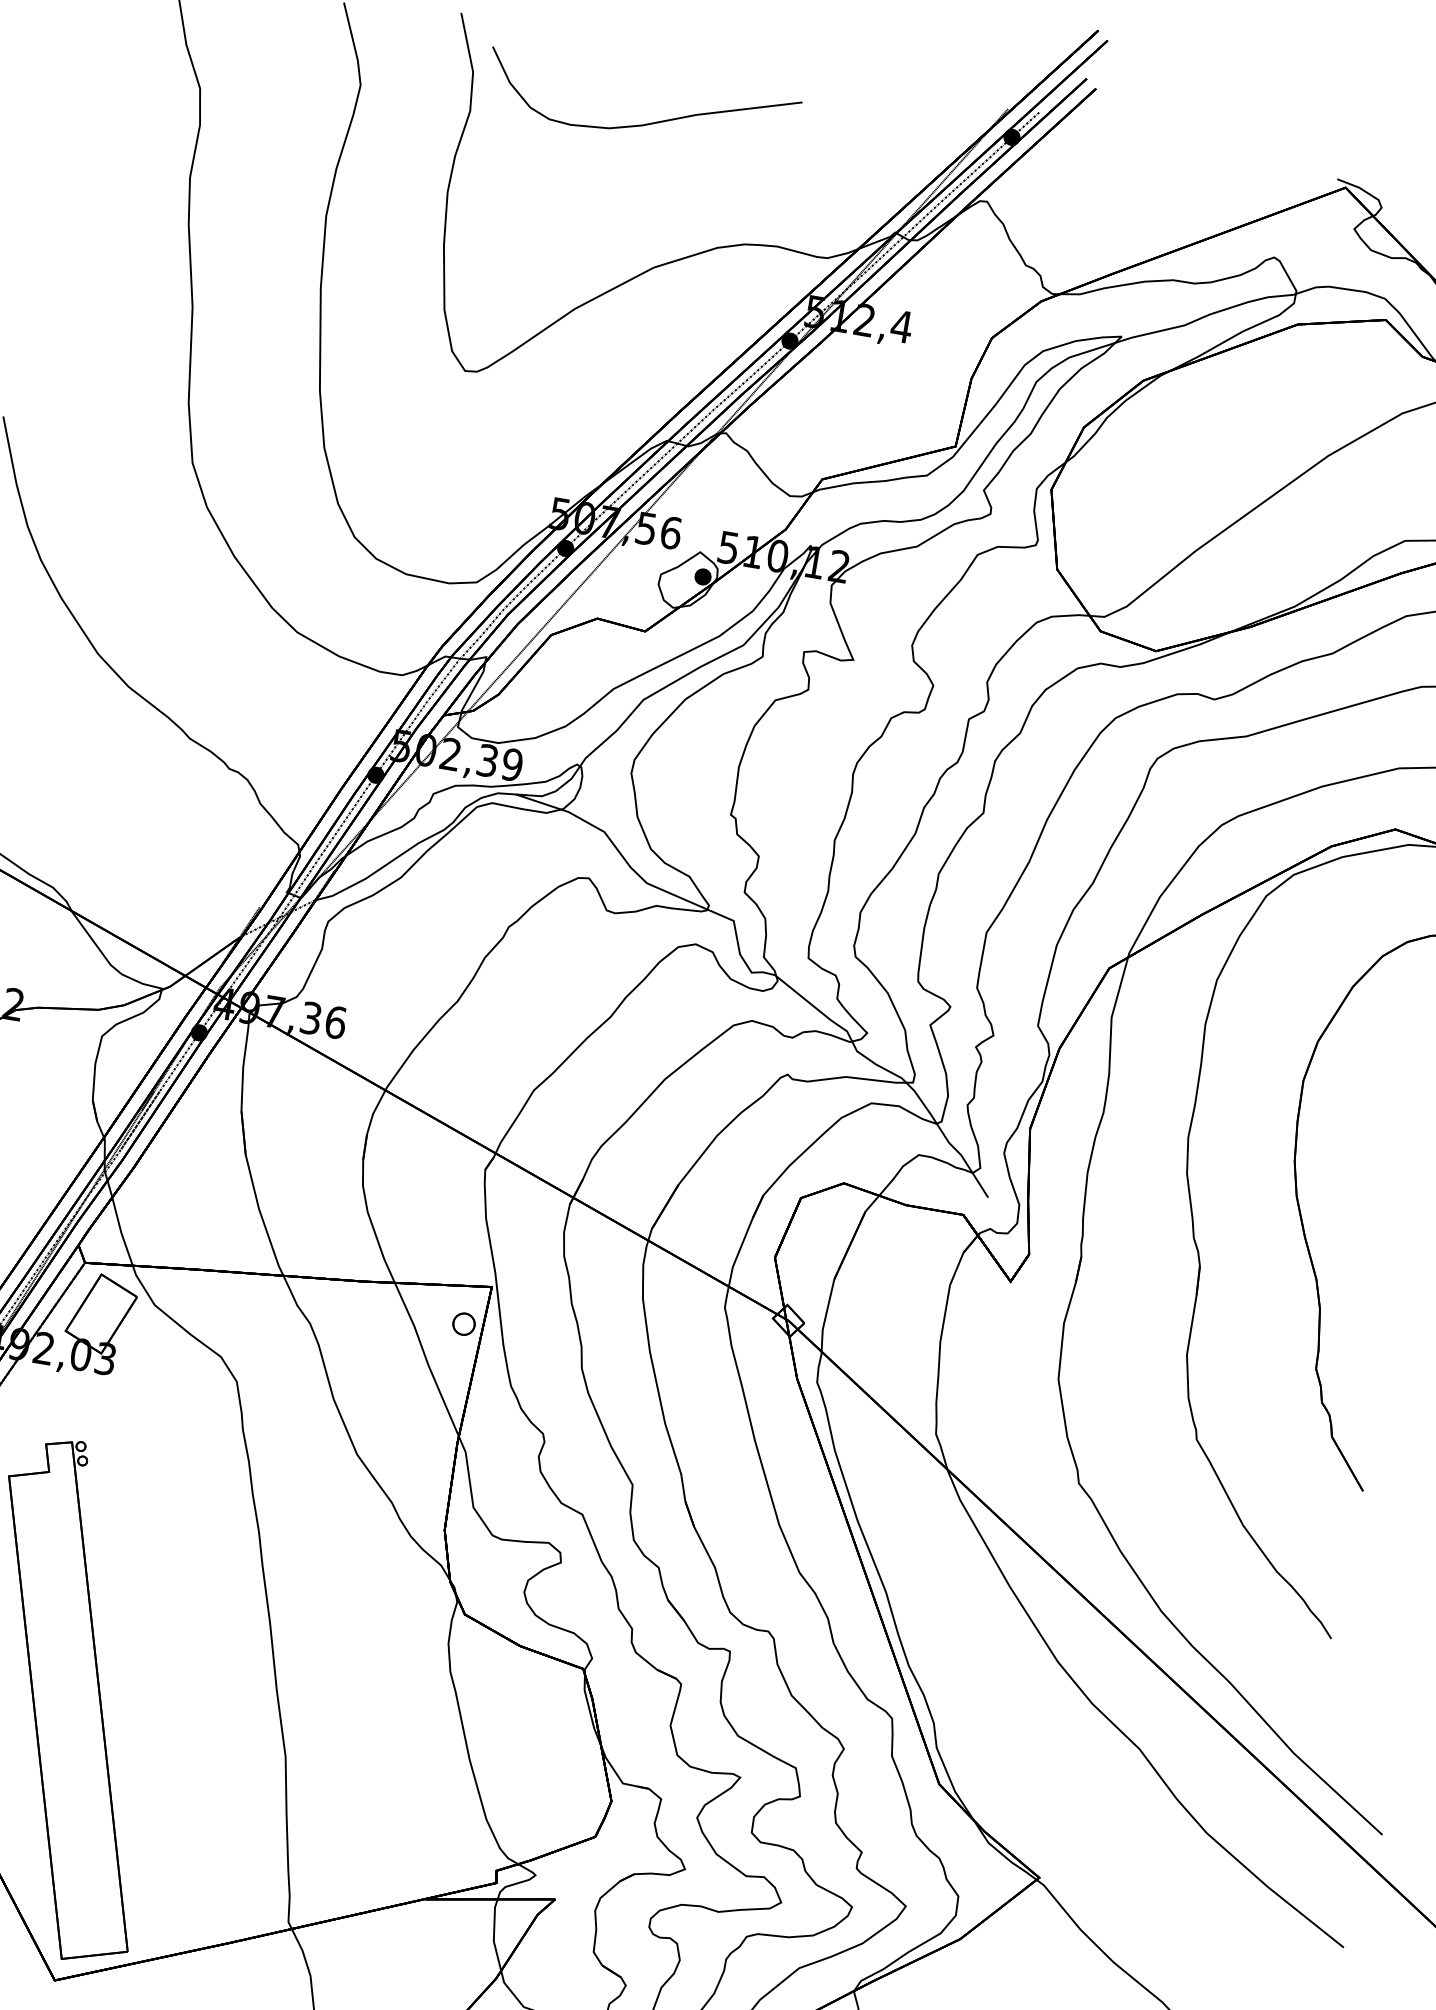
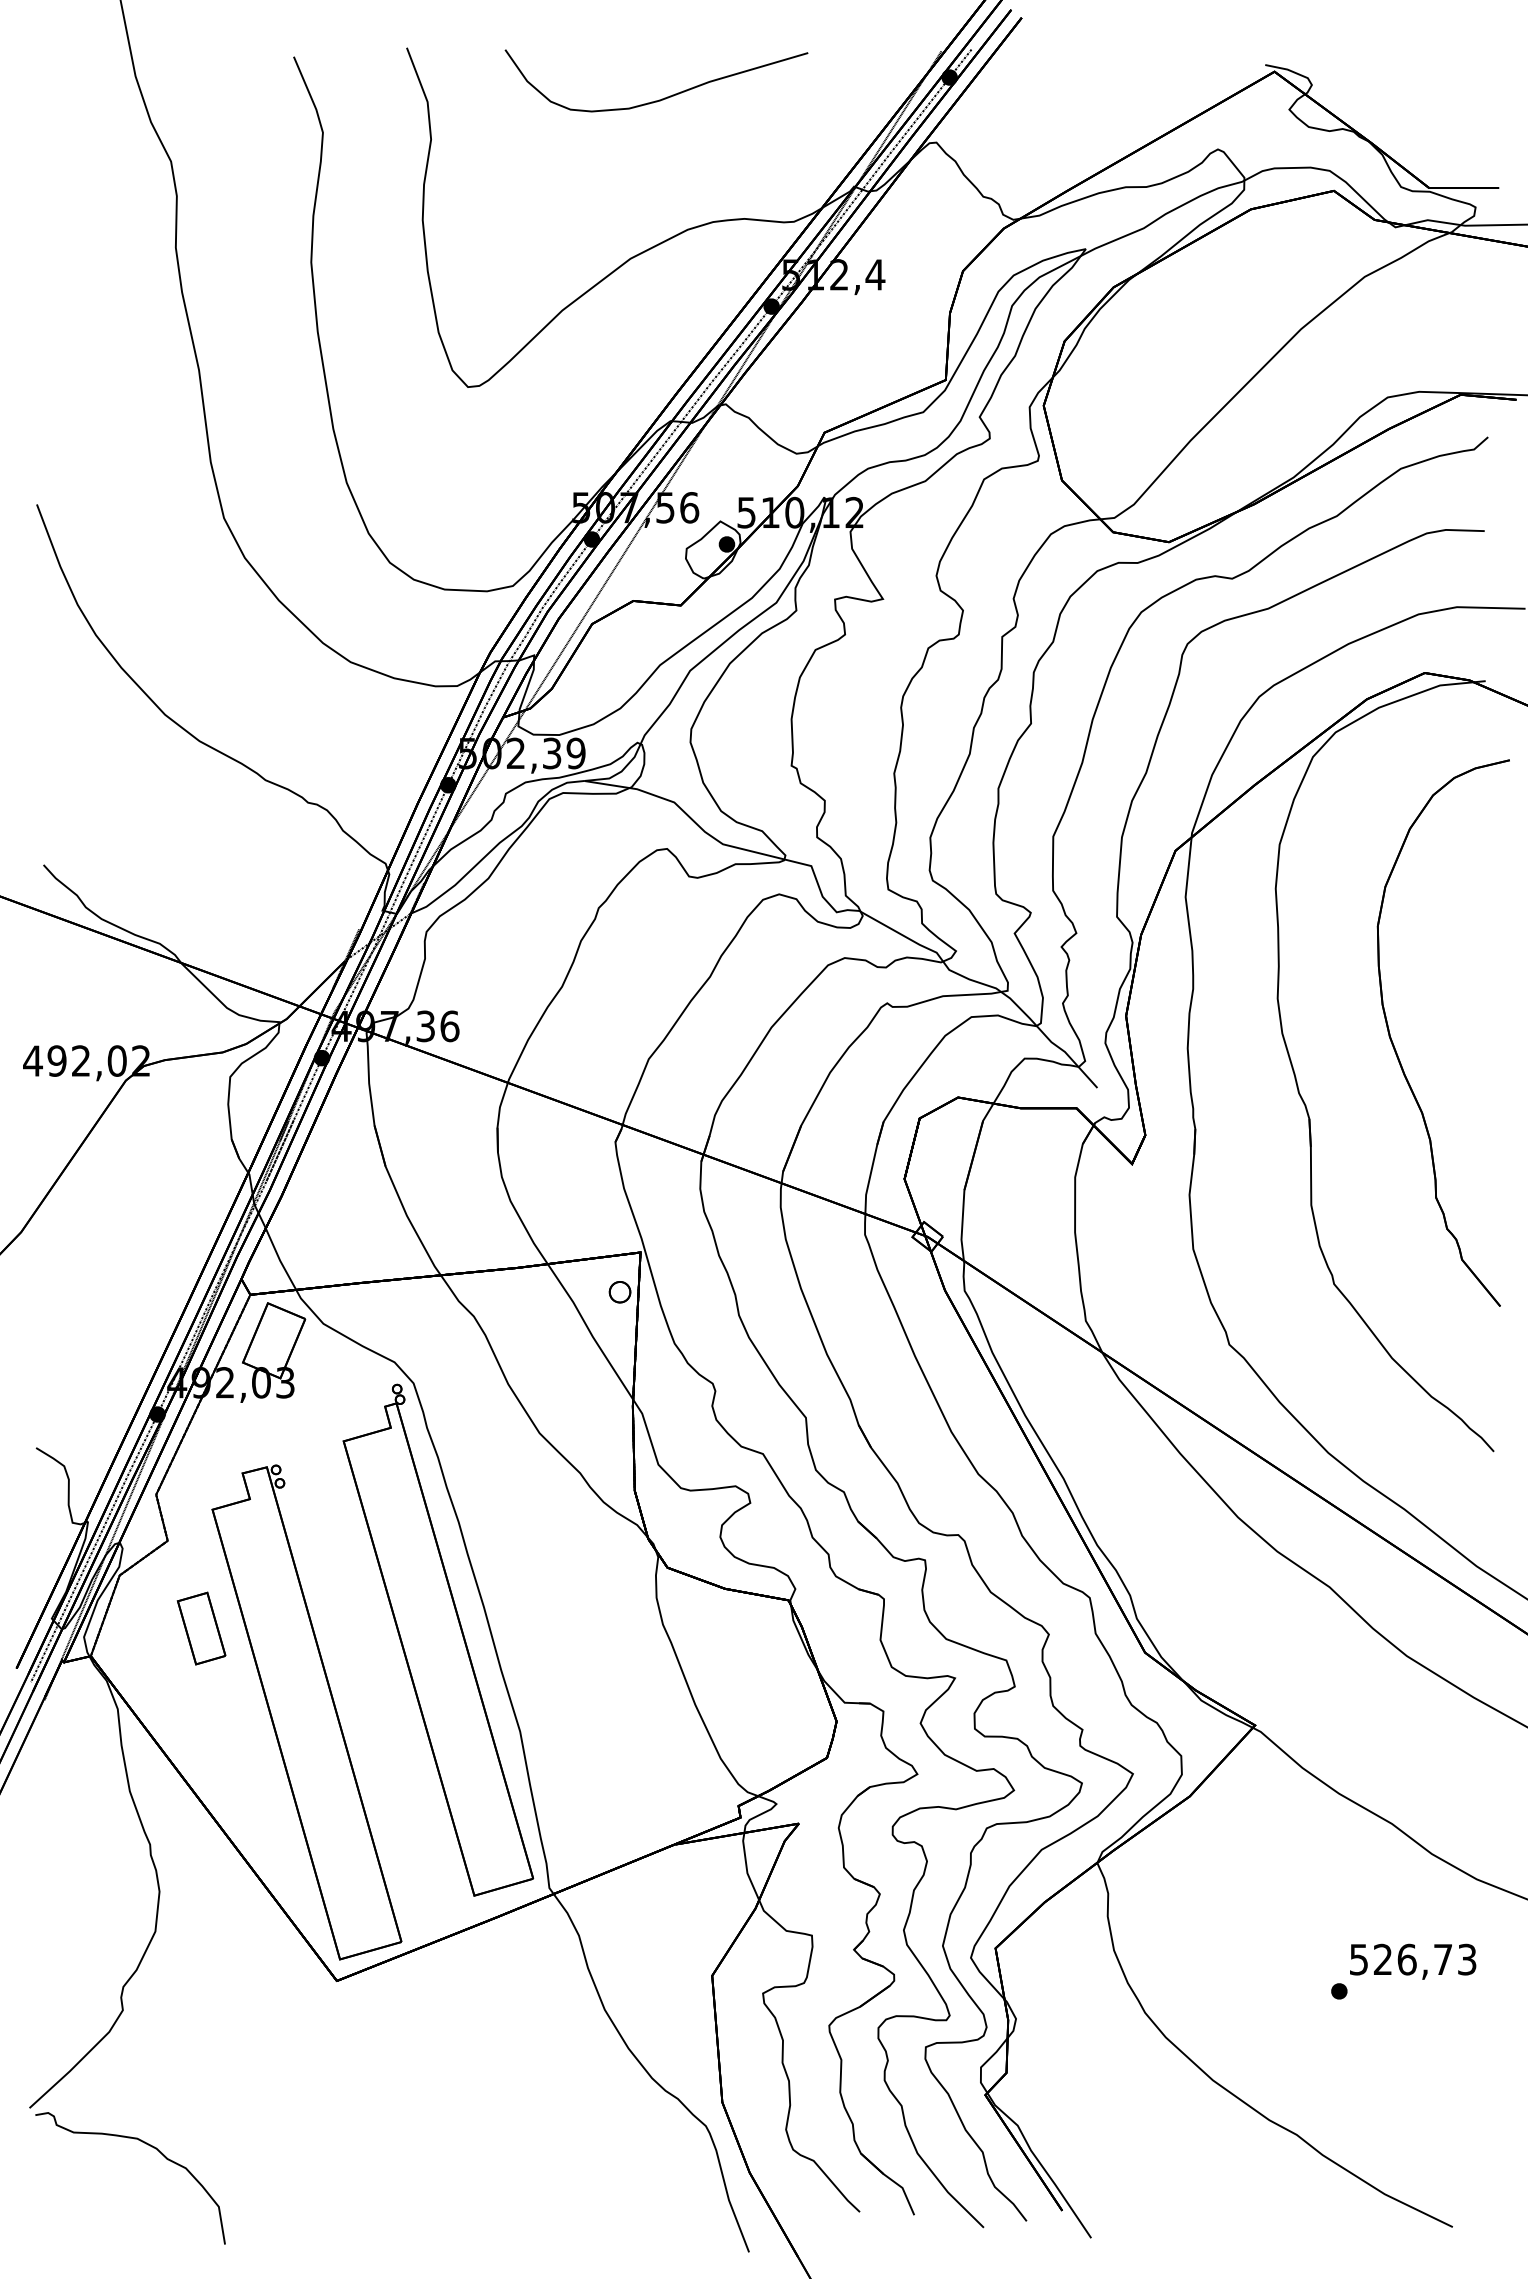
curve: (647, 123) -> (664, 97), moved
part: (217, 1648) -> (438, 1639), added

